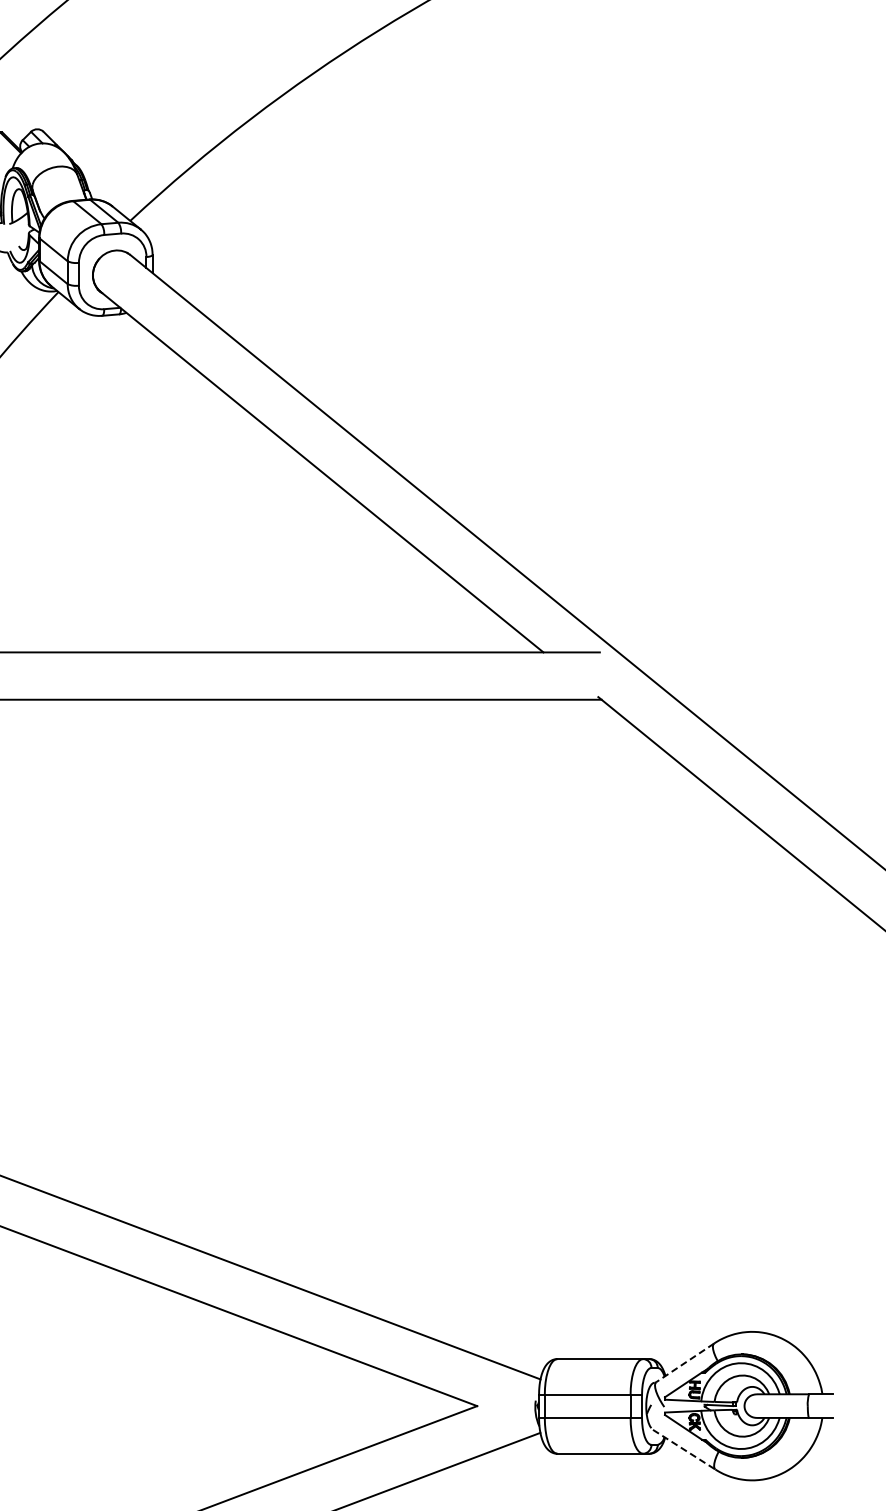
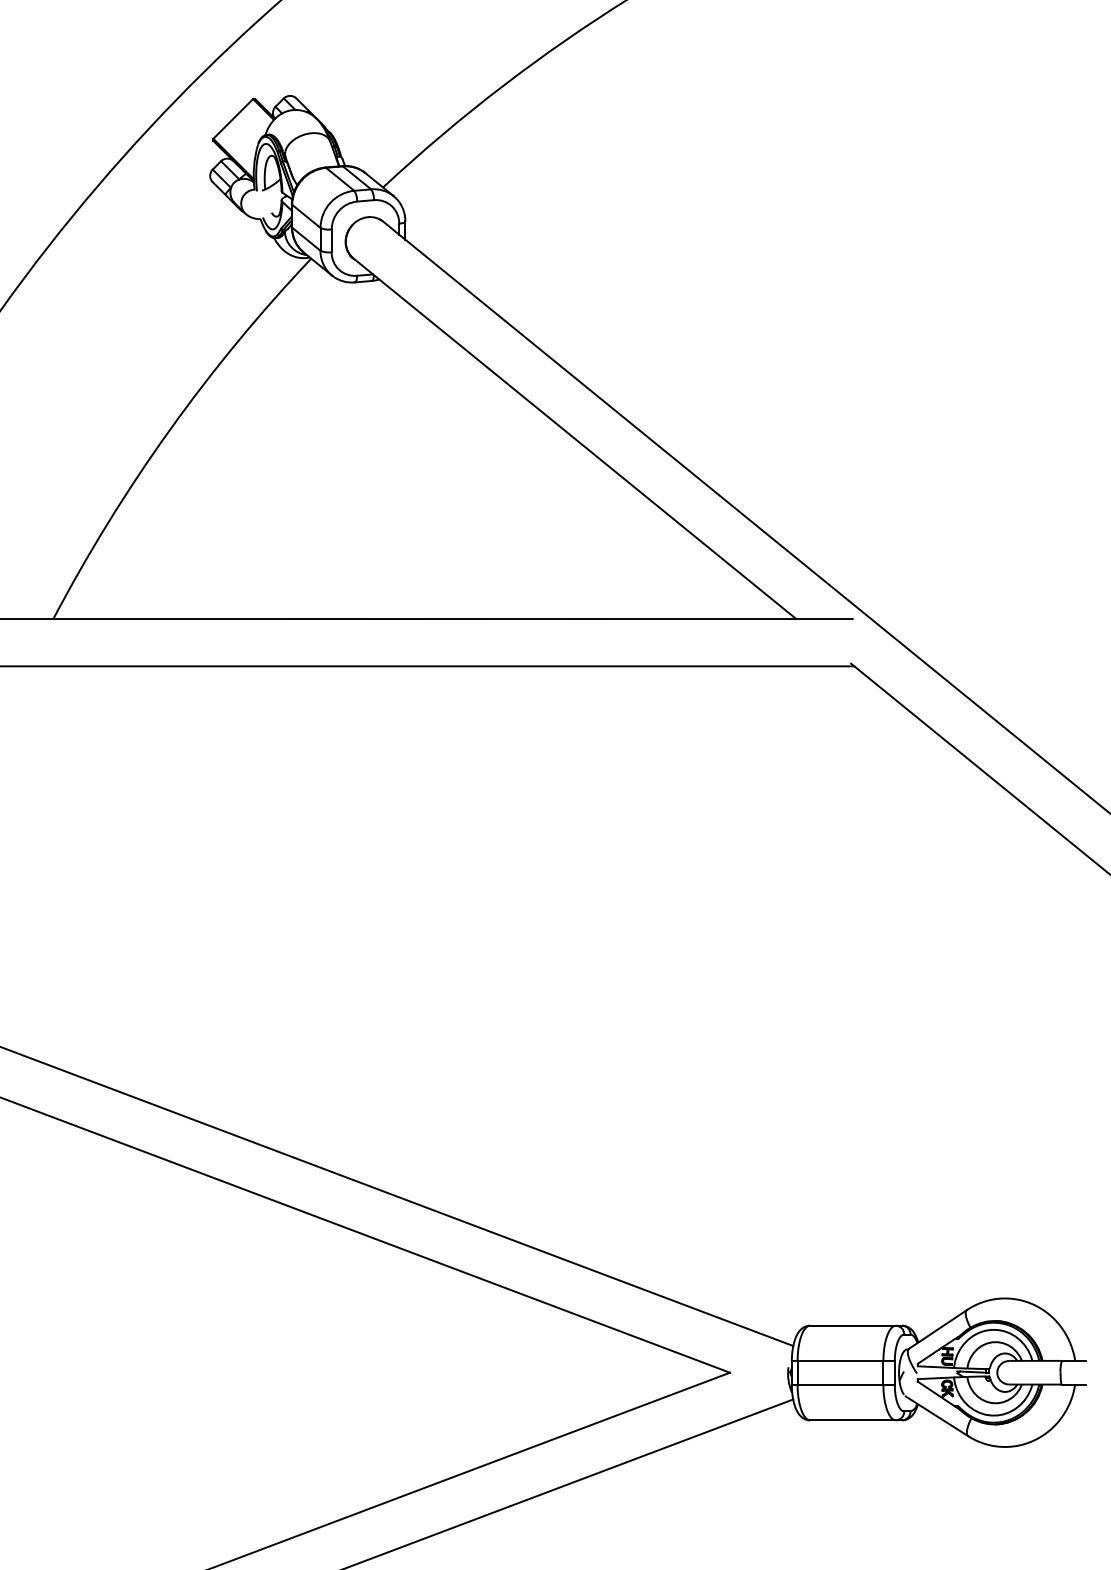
line: (684, 1362) -> (937, 1329), dashed -> solid
line: (684, 1449) -> (937, 1416), dashed -> solid

